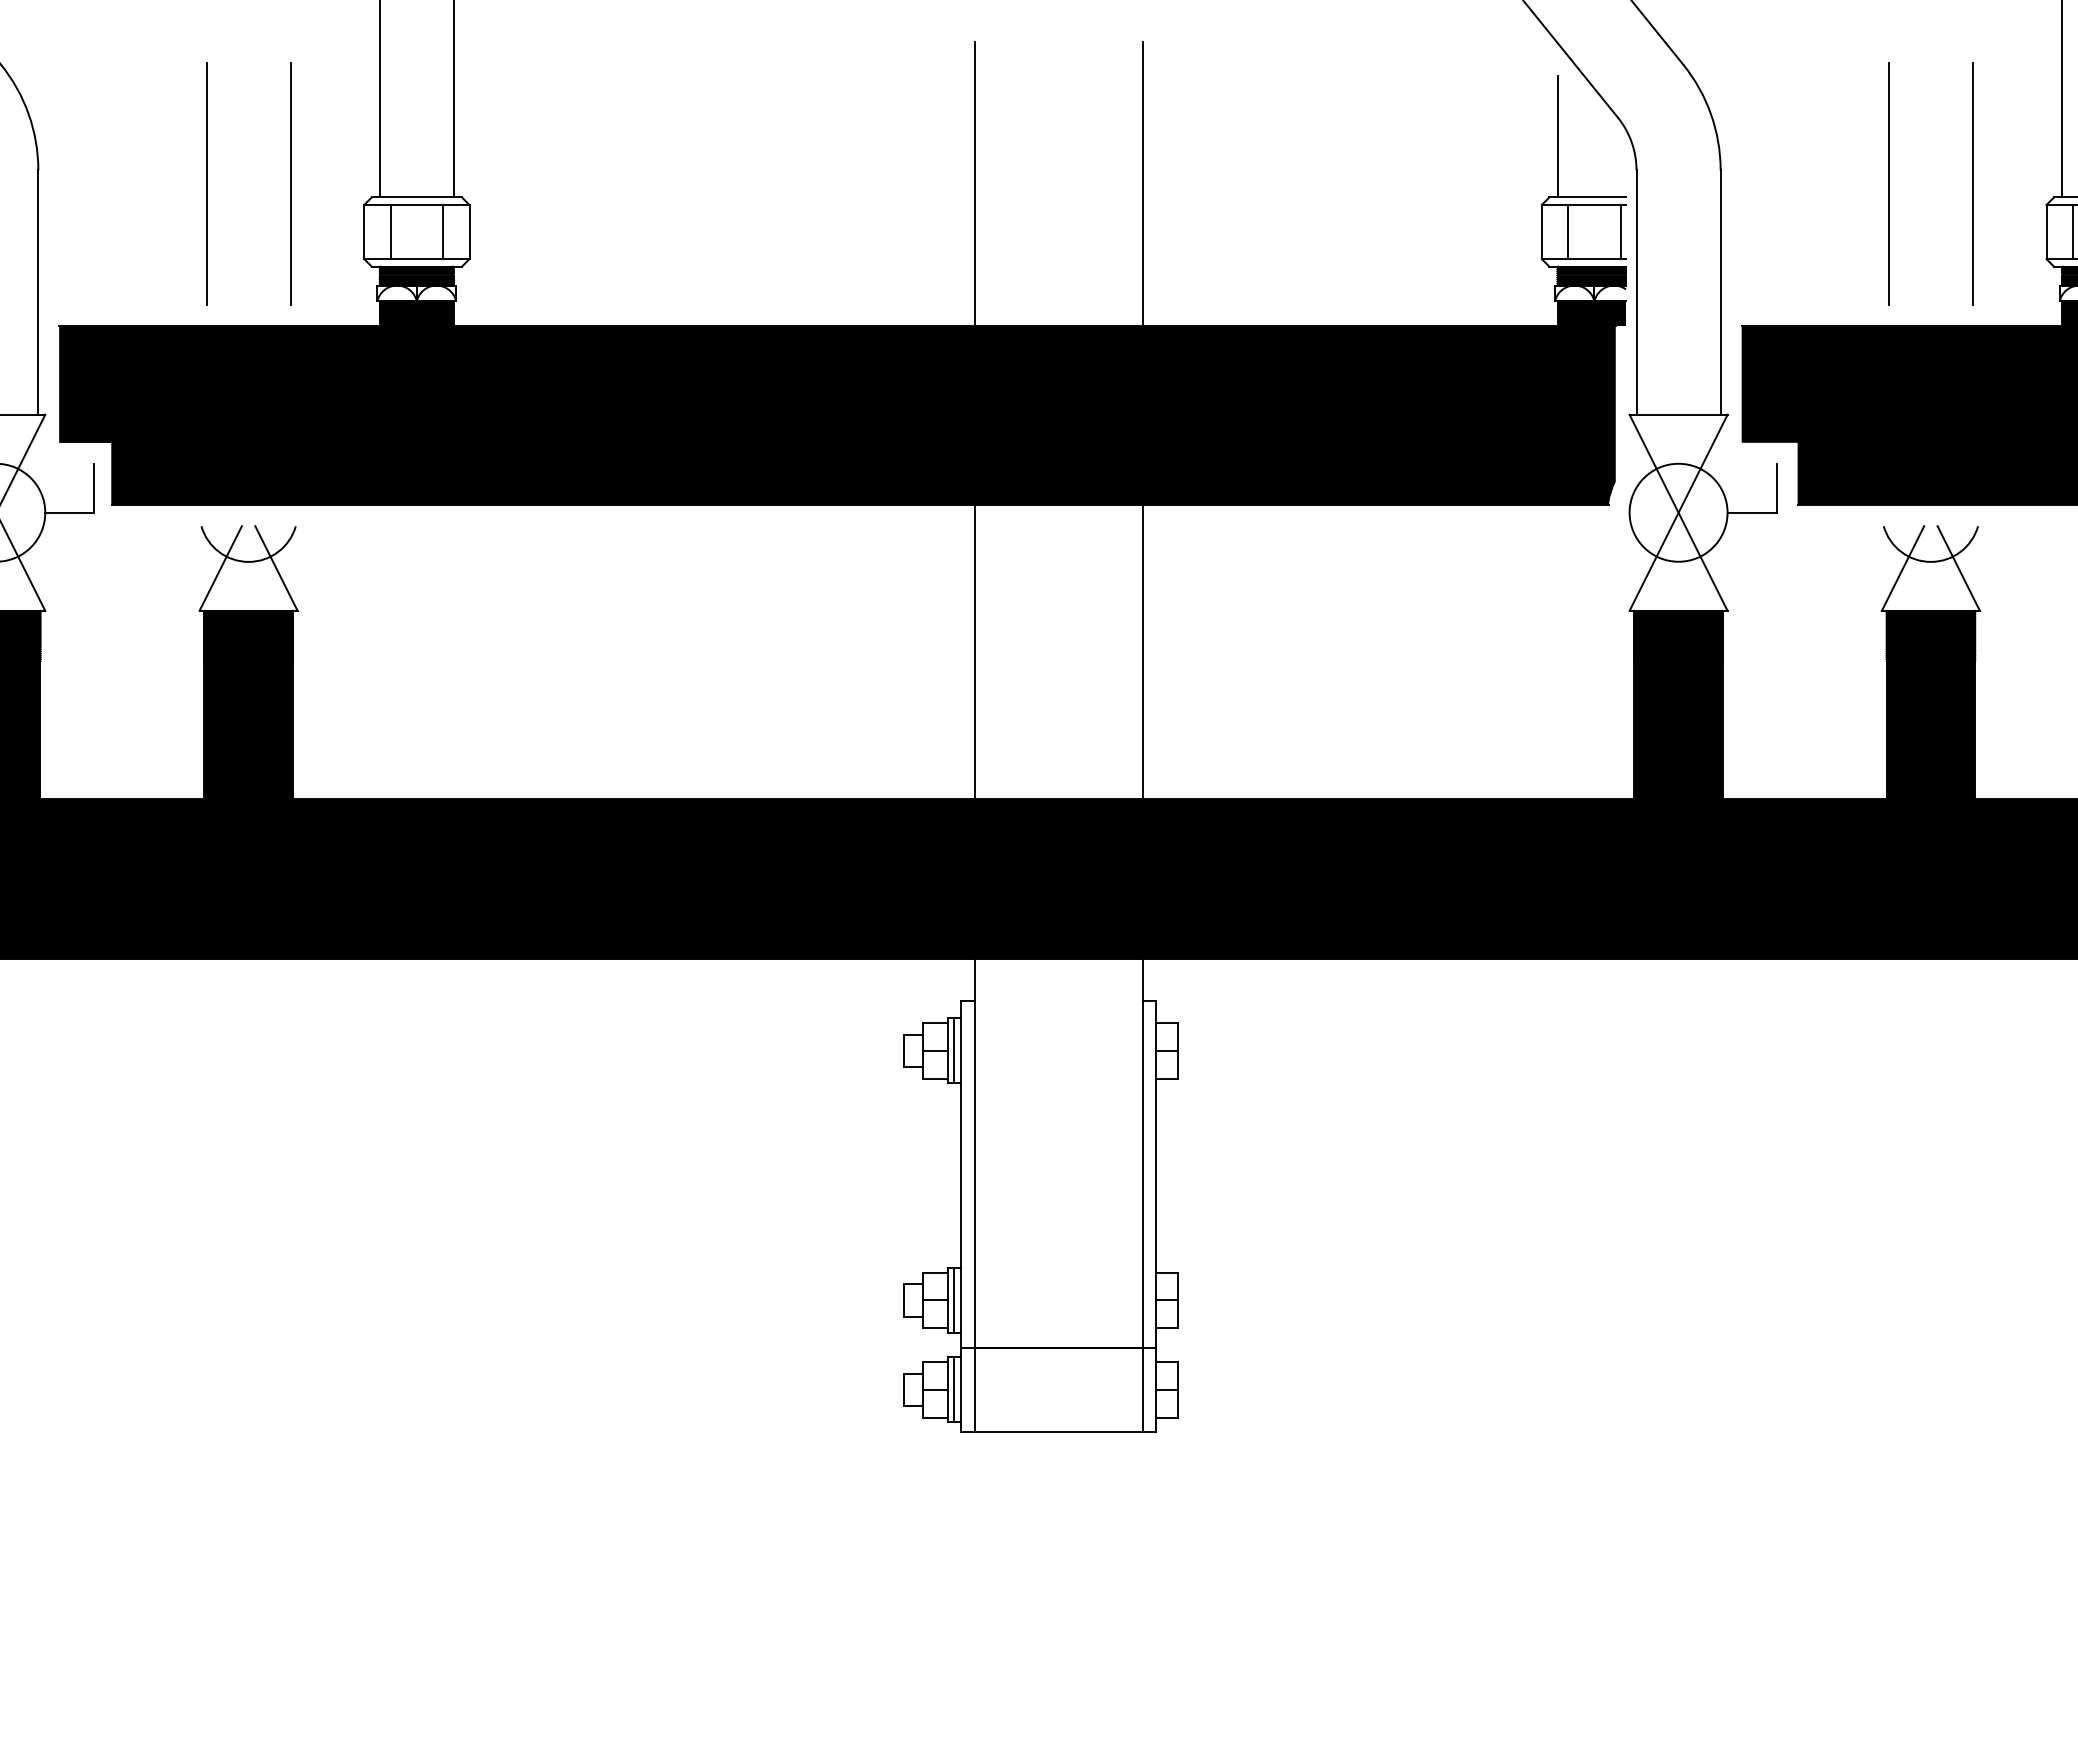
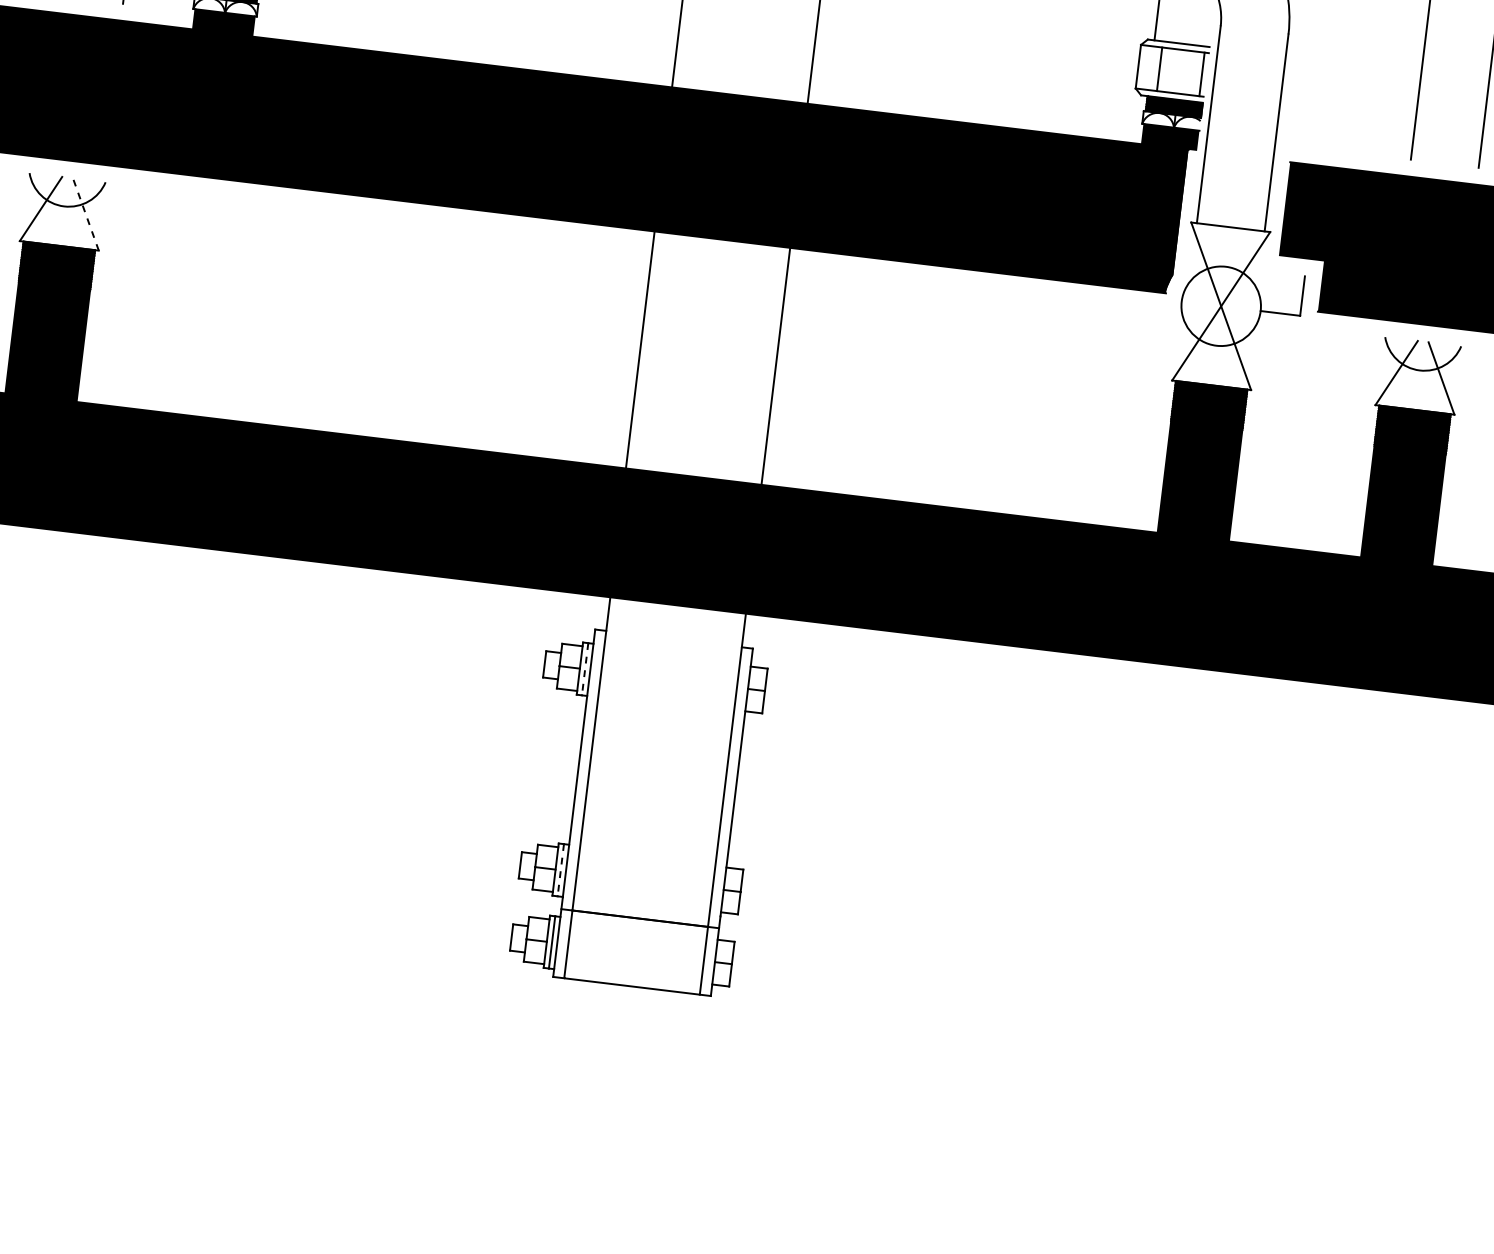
line: (276, 568) -> (85, 214), solid -> dashed
line: (954, 1051) -> (585, 669), solid -> dashed
line: (954, 1300) -> (560, 870), solid -> dashed

